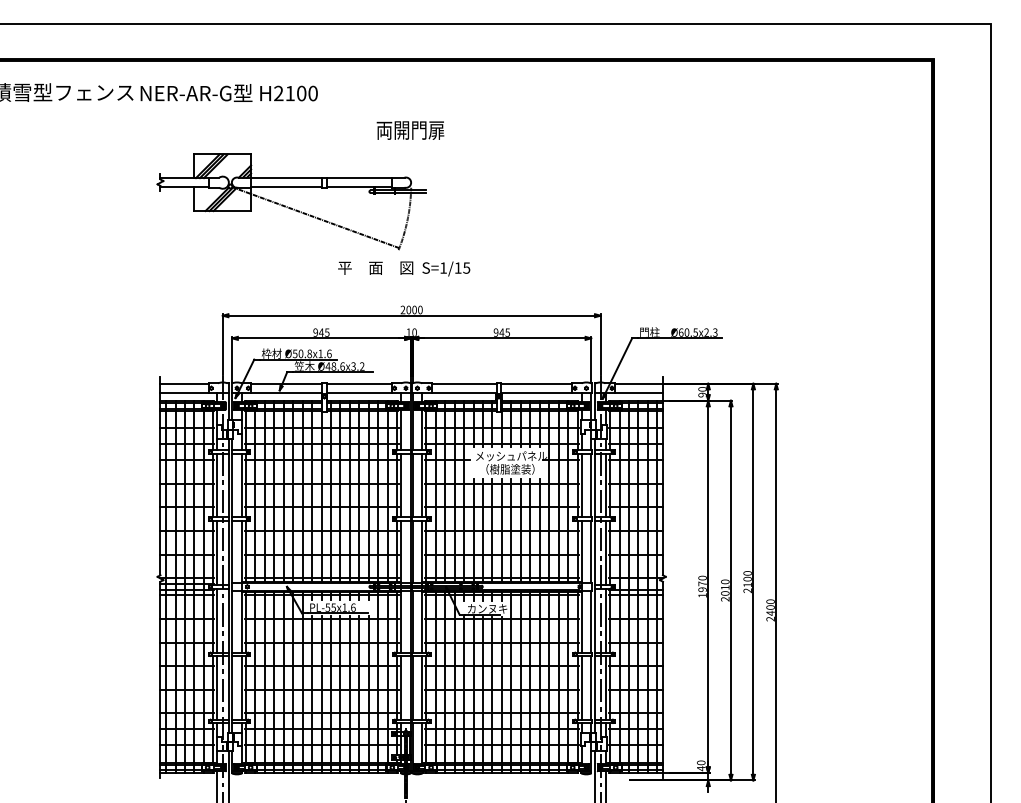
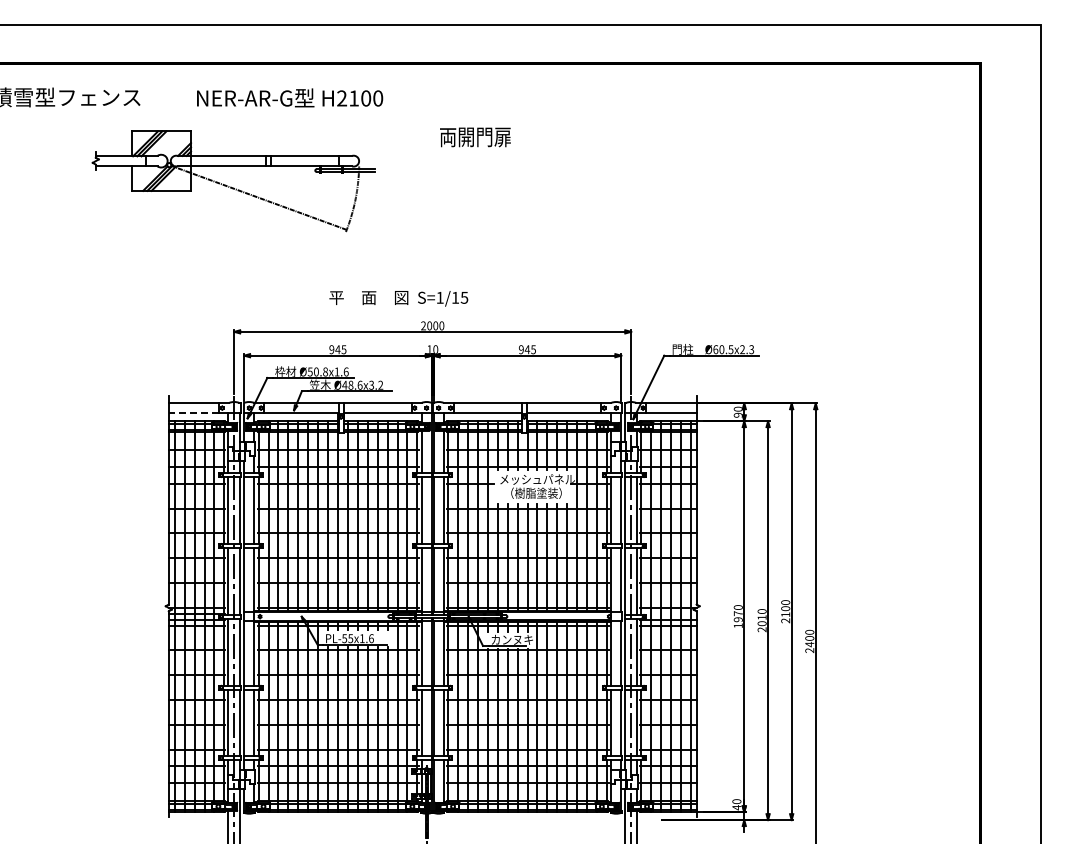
text: (229, 92) -> (290, 97), moved
text: (410, 130) -> (475, 137), moved
part: (291, 202) -> (233, 181), moved
text: (403, 268) -> (398, 298), moved
line: (183, 392) -> (193, 412), solid -> dashed

